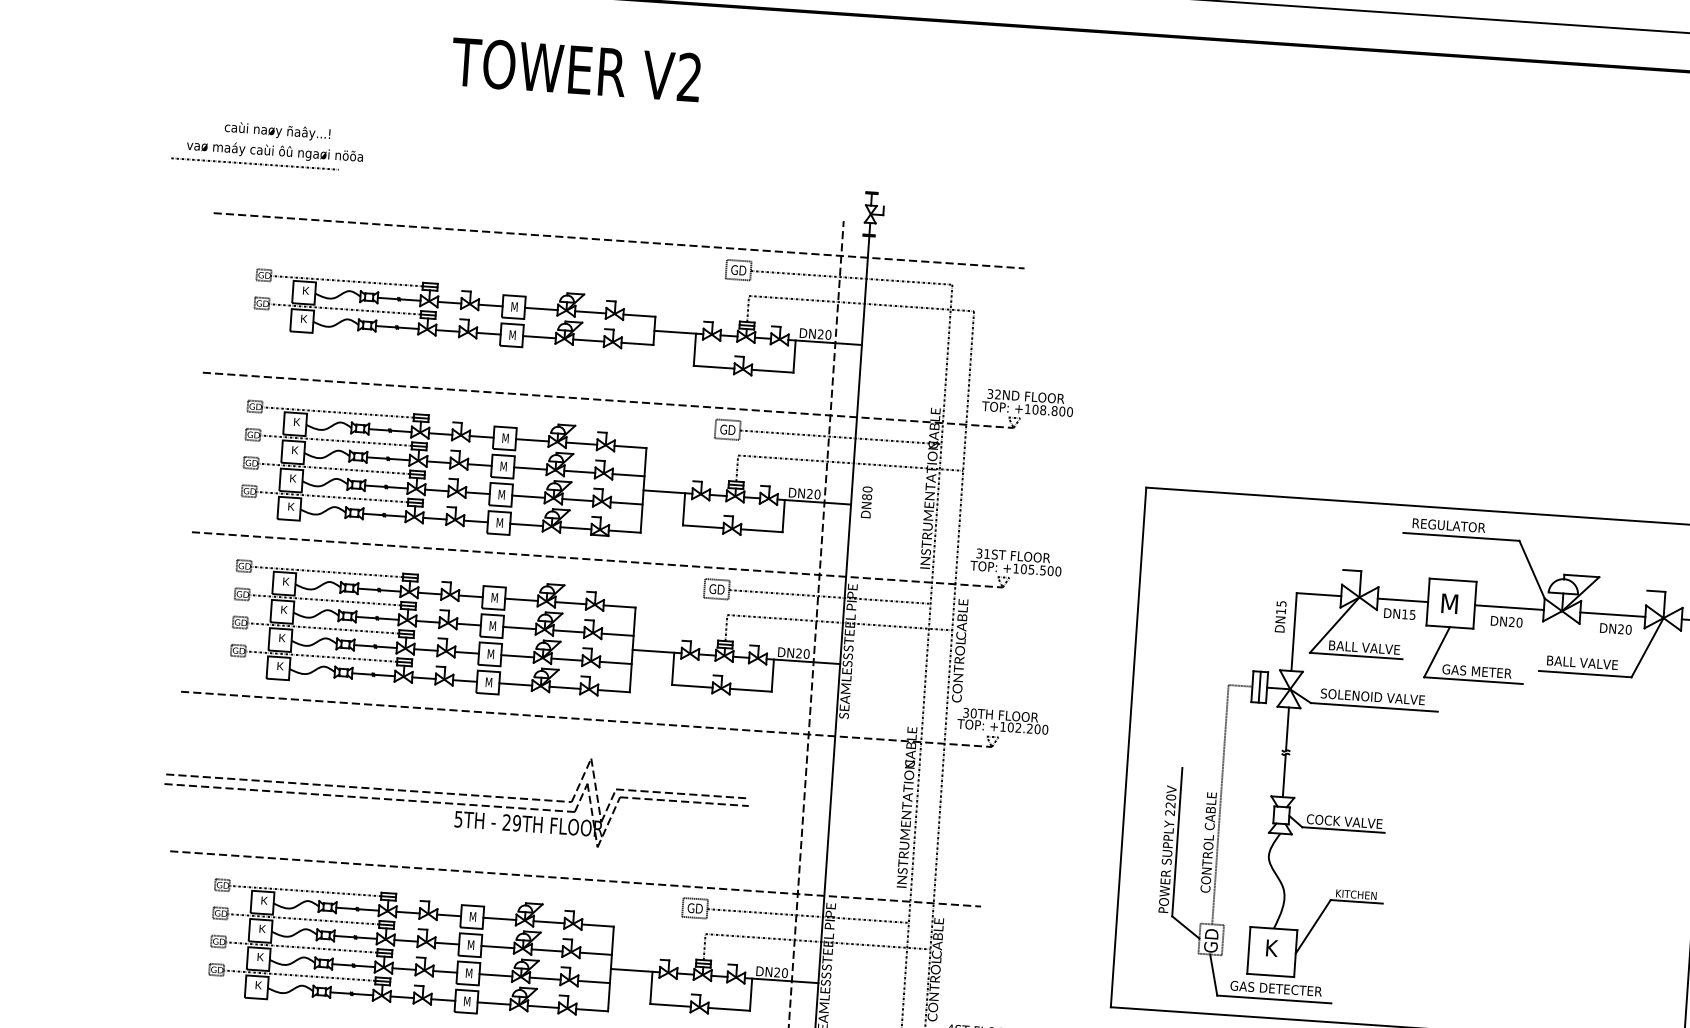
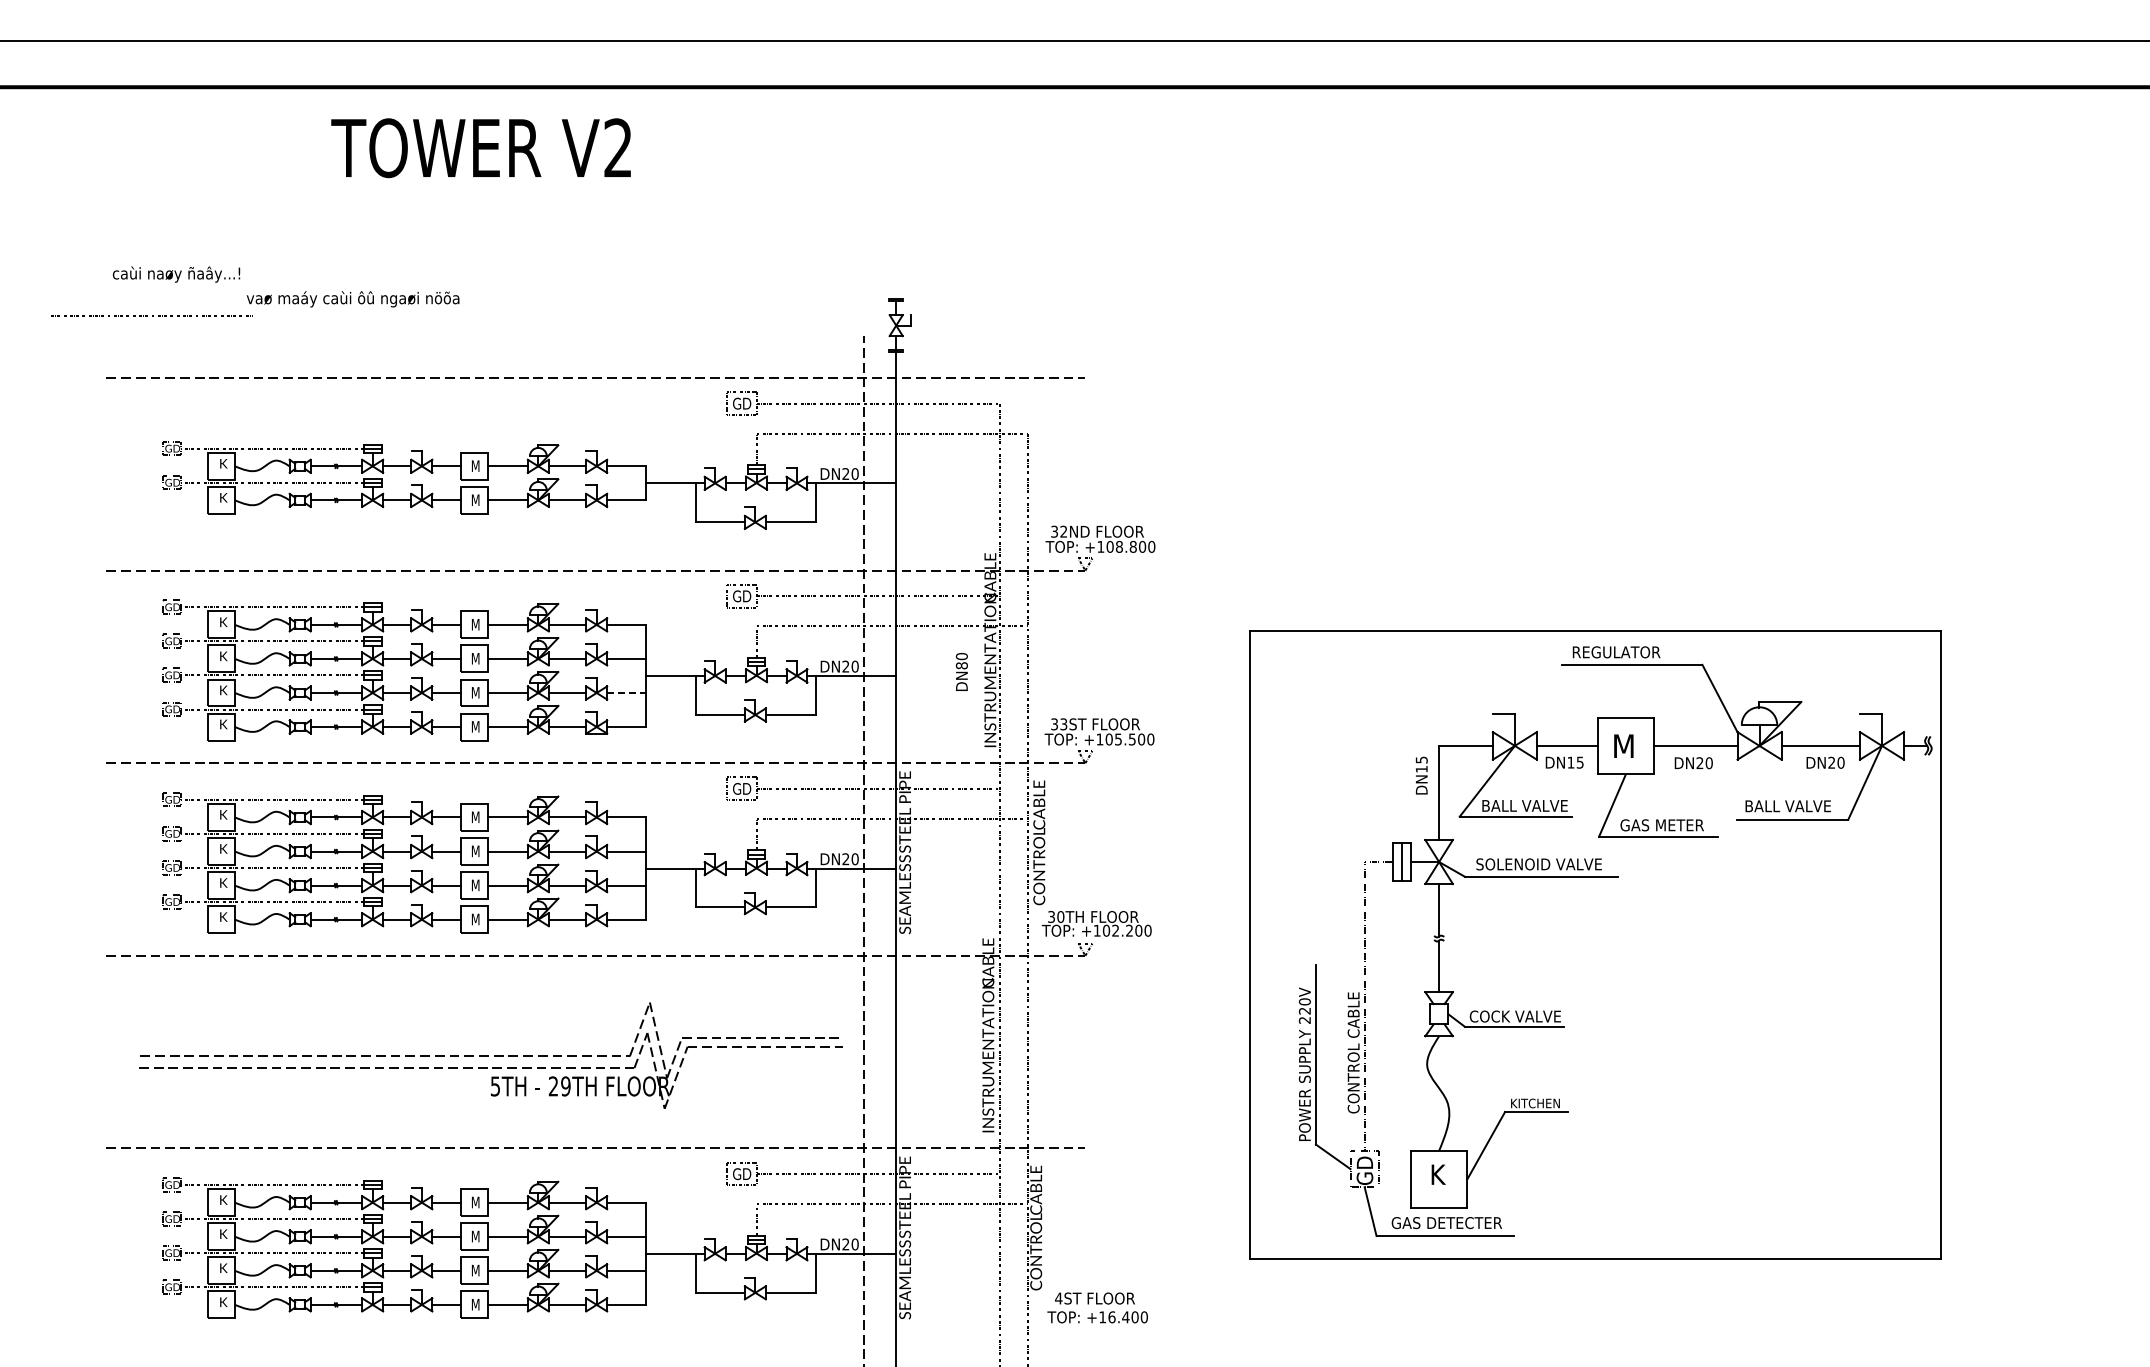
text: (575, 70) -> (480, 148), moved
text: (274, 151) -> (352, 299), moved
text: (866, 501) -> (961, 671), moved
line: (626, 502) -> (626, 692), solid -> dashed
text: (986, 554) -> (1063, 724), 31ST -> 33ST
part: (456, 793) -> (490, 1055), moved

